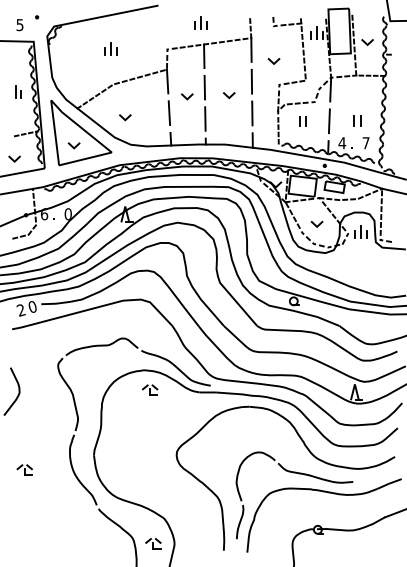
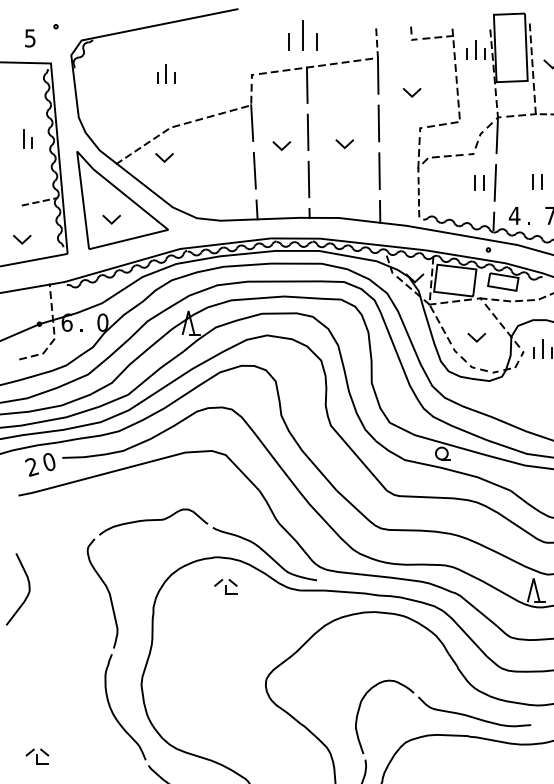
part: (200, 22) -> (301, 34), size x1.6
line: (126, 117) -> (166, 157), moved
part: (302, 121) -> (478, 183), moved
part: (24, 469) -> (37, 755), moved

